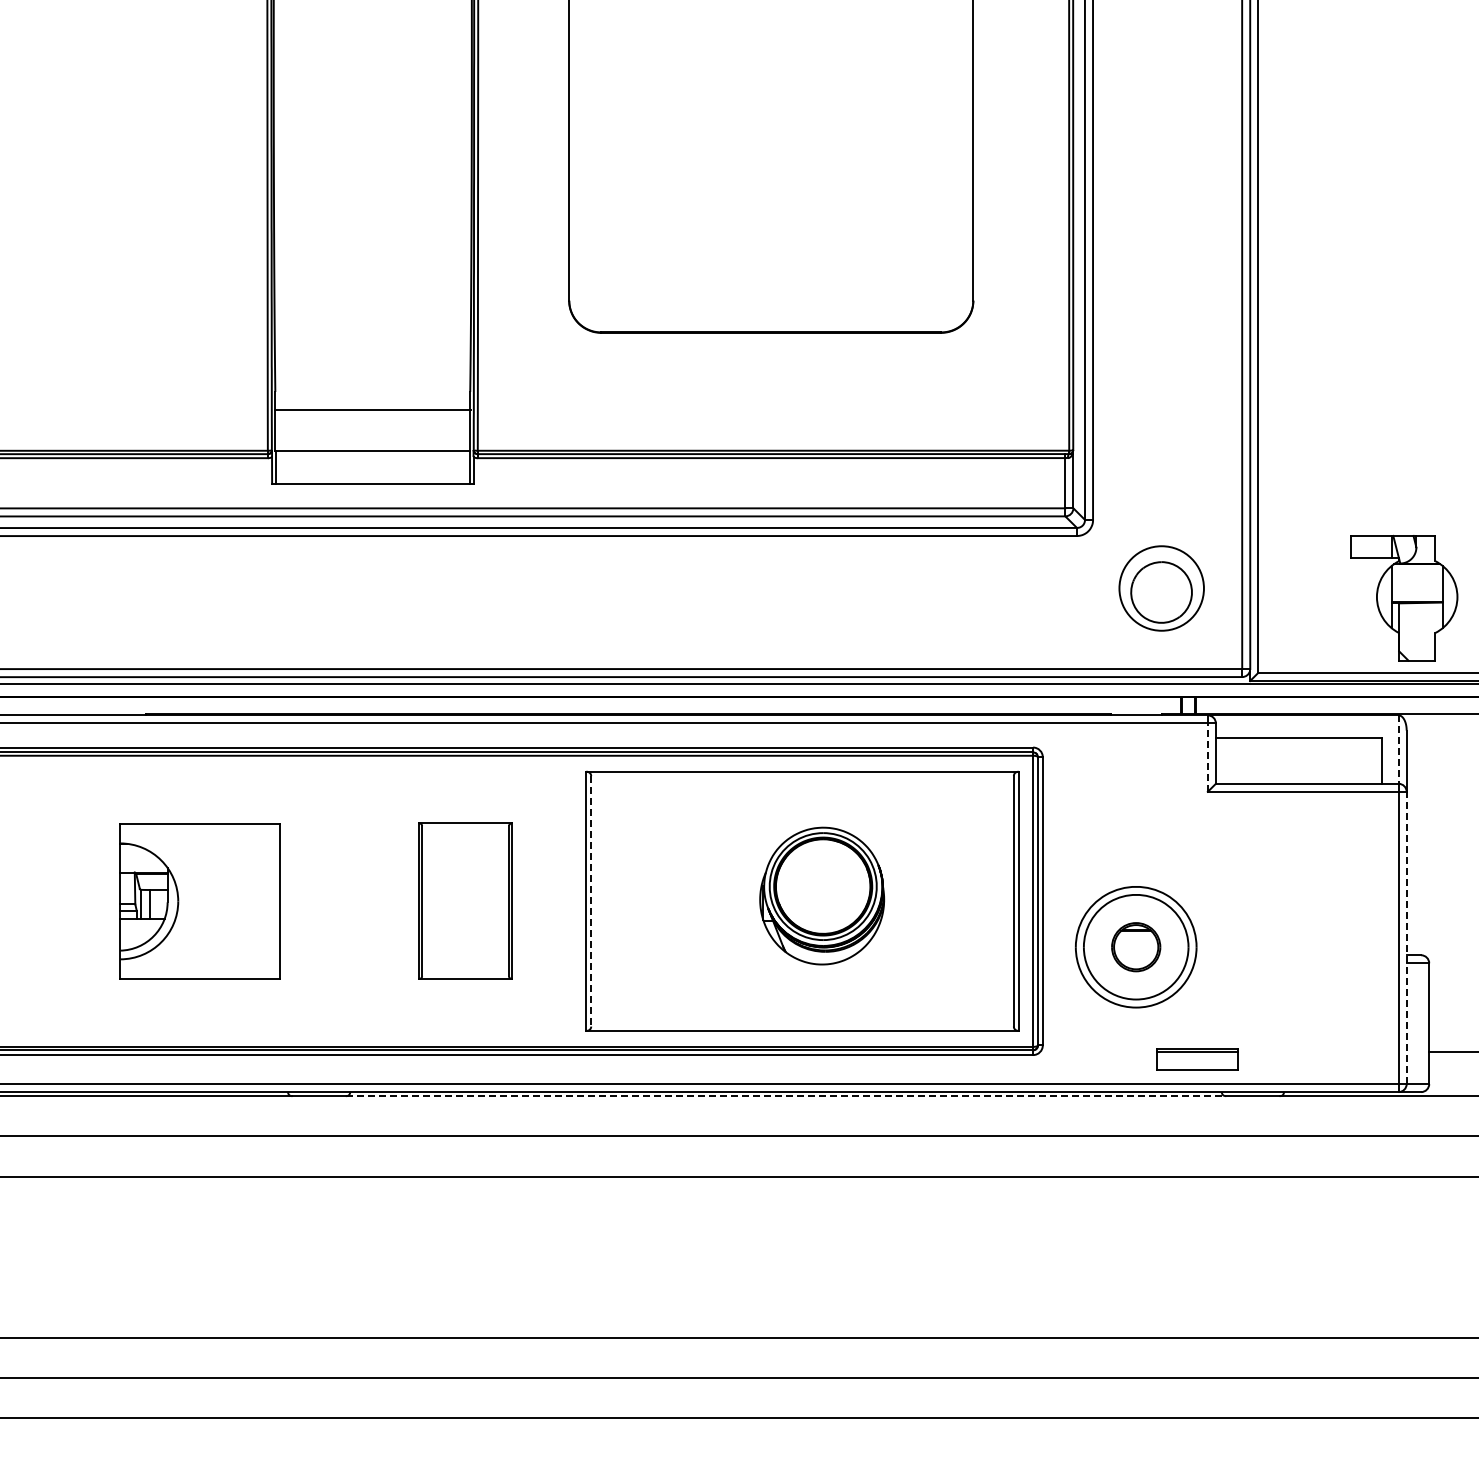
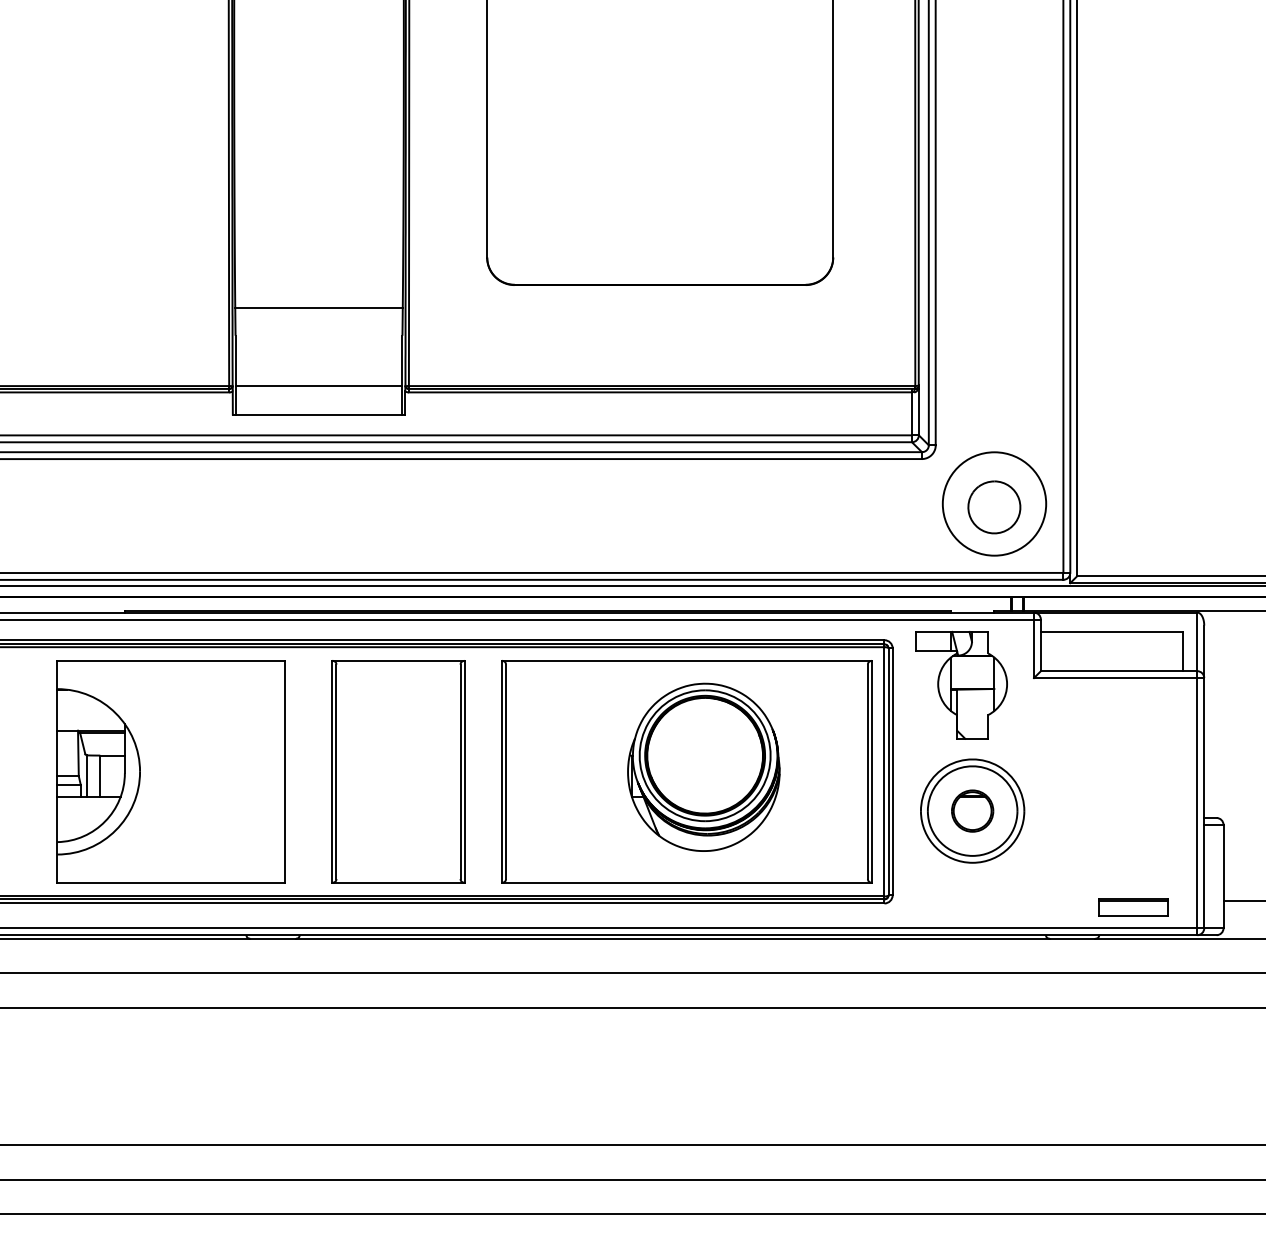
line: (372, 409) -> (318, 307), moved
circle: (1161, 588) -> (994, 503), size x1.43
part: (1404, 597) -> (961, 684), moved
line: (1398, 750) -> (1197, 642), dashed -> solid
line: (1207, 757) -> (1033, 648), dashed -> solid
part: (821, 895) -> (703, 766), size x1.43
part: (465, 900) -> (398, 771), size x1.67
part: (199, 901) -> (170, 771), size x1.67
line: (591, 901) -> (506, 771), dashed -> solid
line: (1406, 937) -> (1204, 802), dashed -> solid
part: (1197, 1059) -> (1133, 907), moved
line: (786, 1096) -> (673, 938), dashed -> solid

